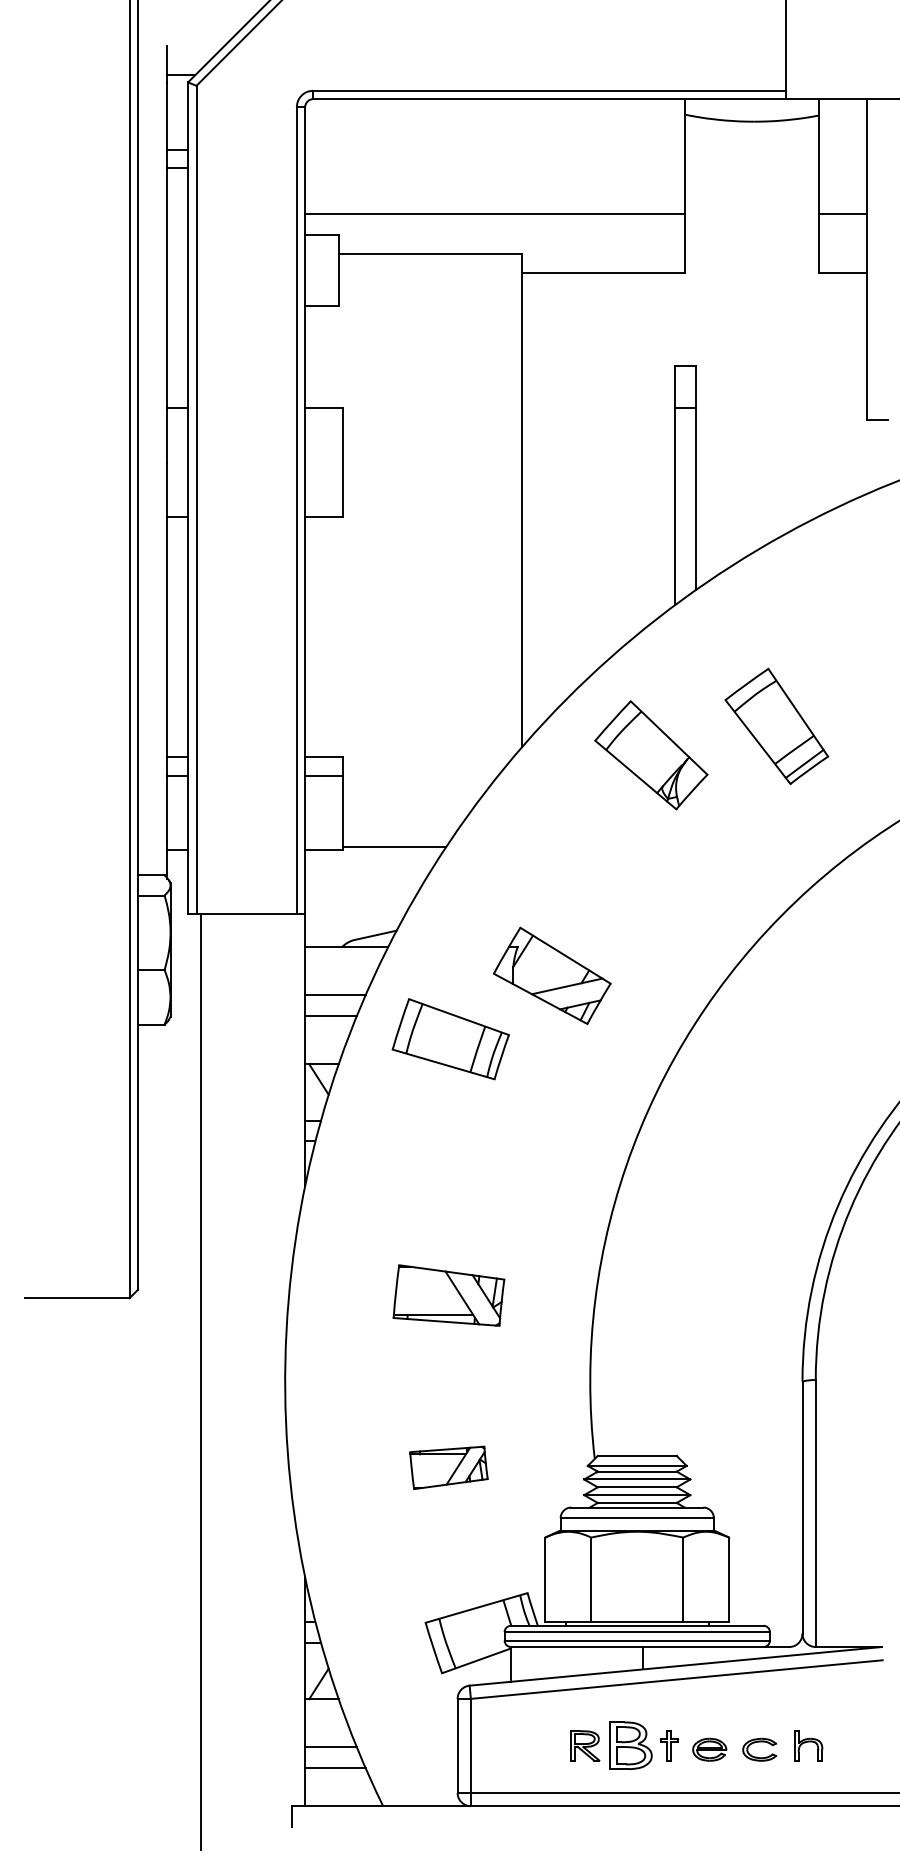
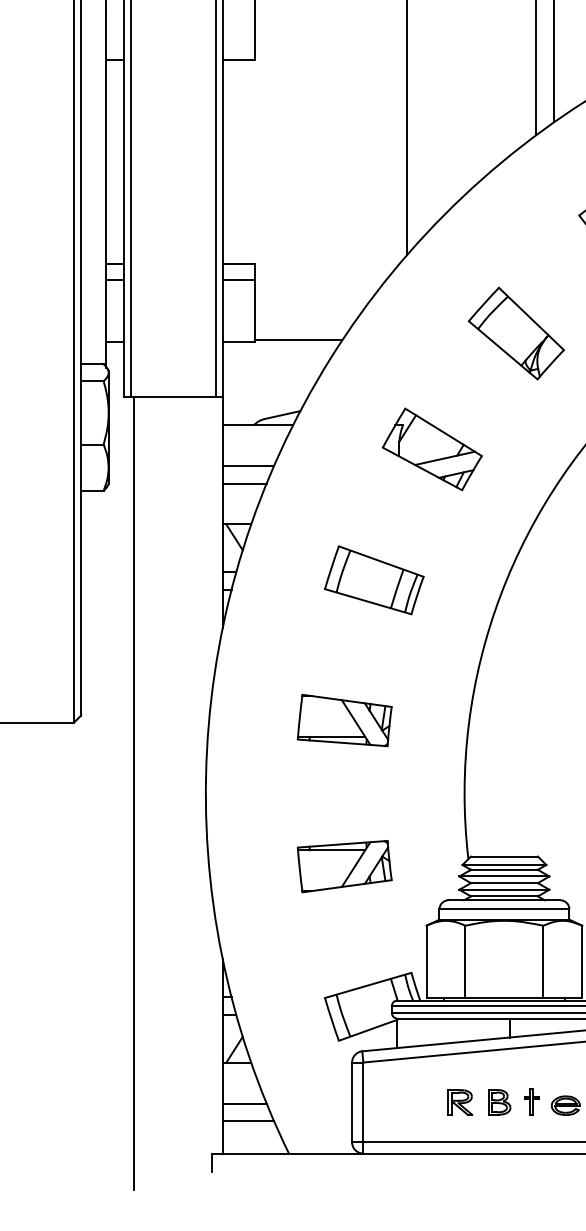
part: (651, 755) -> (516, 333), moved
part: (450, 1039) -> (374, 580), moved
part: (448, 1467) -> (344, 866), size x1.43
part: (631, 1745) -> (499, 1102), size x0.62

